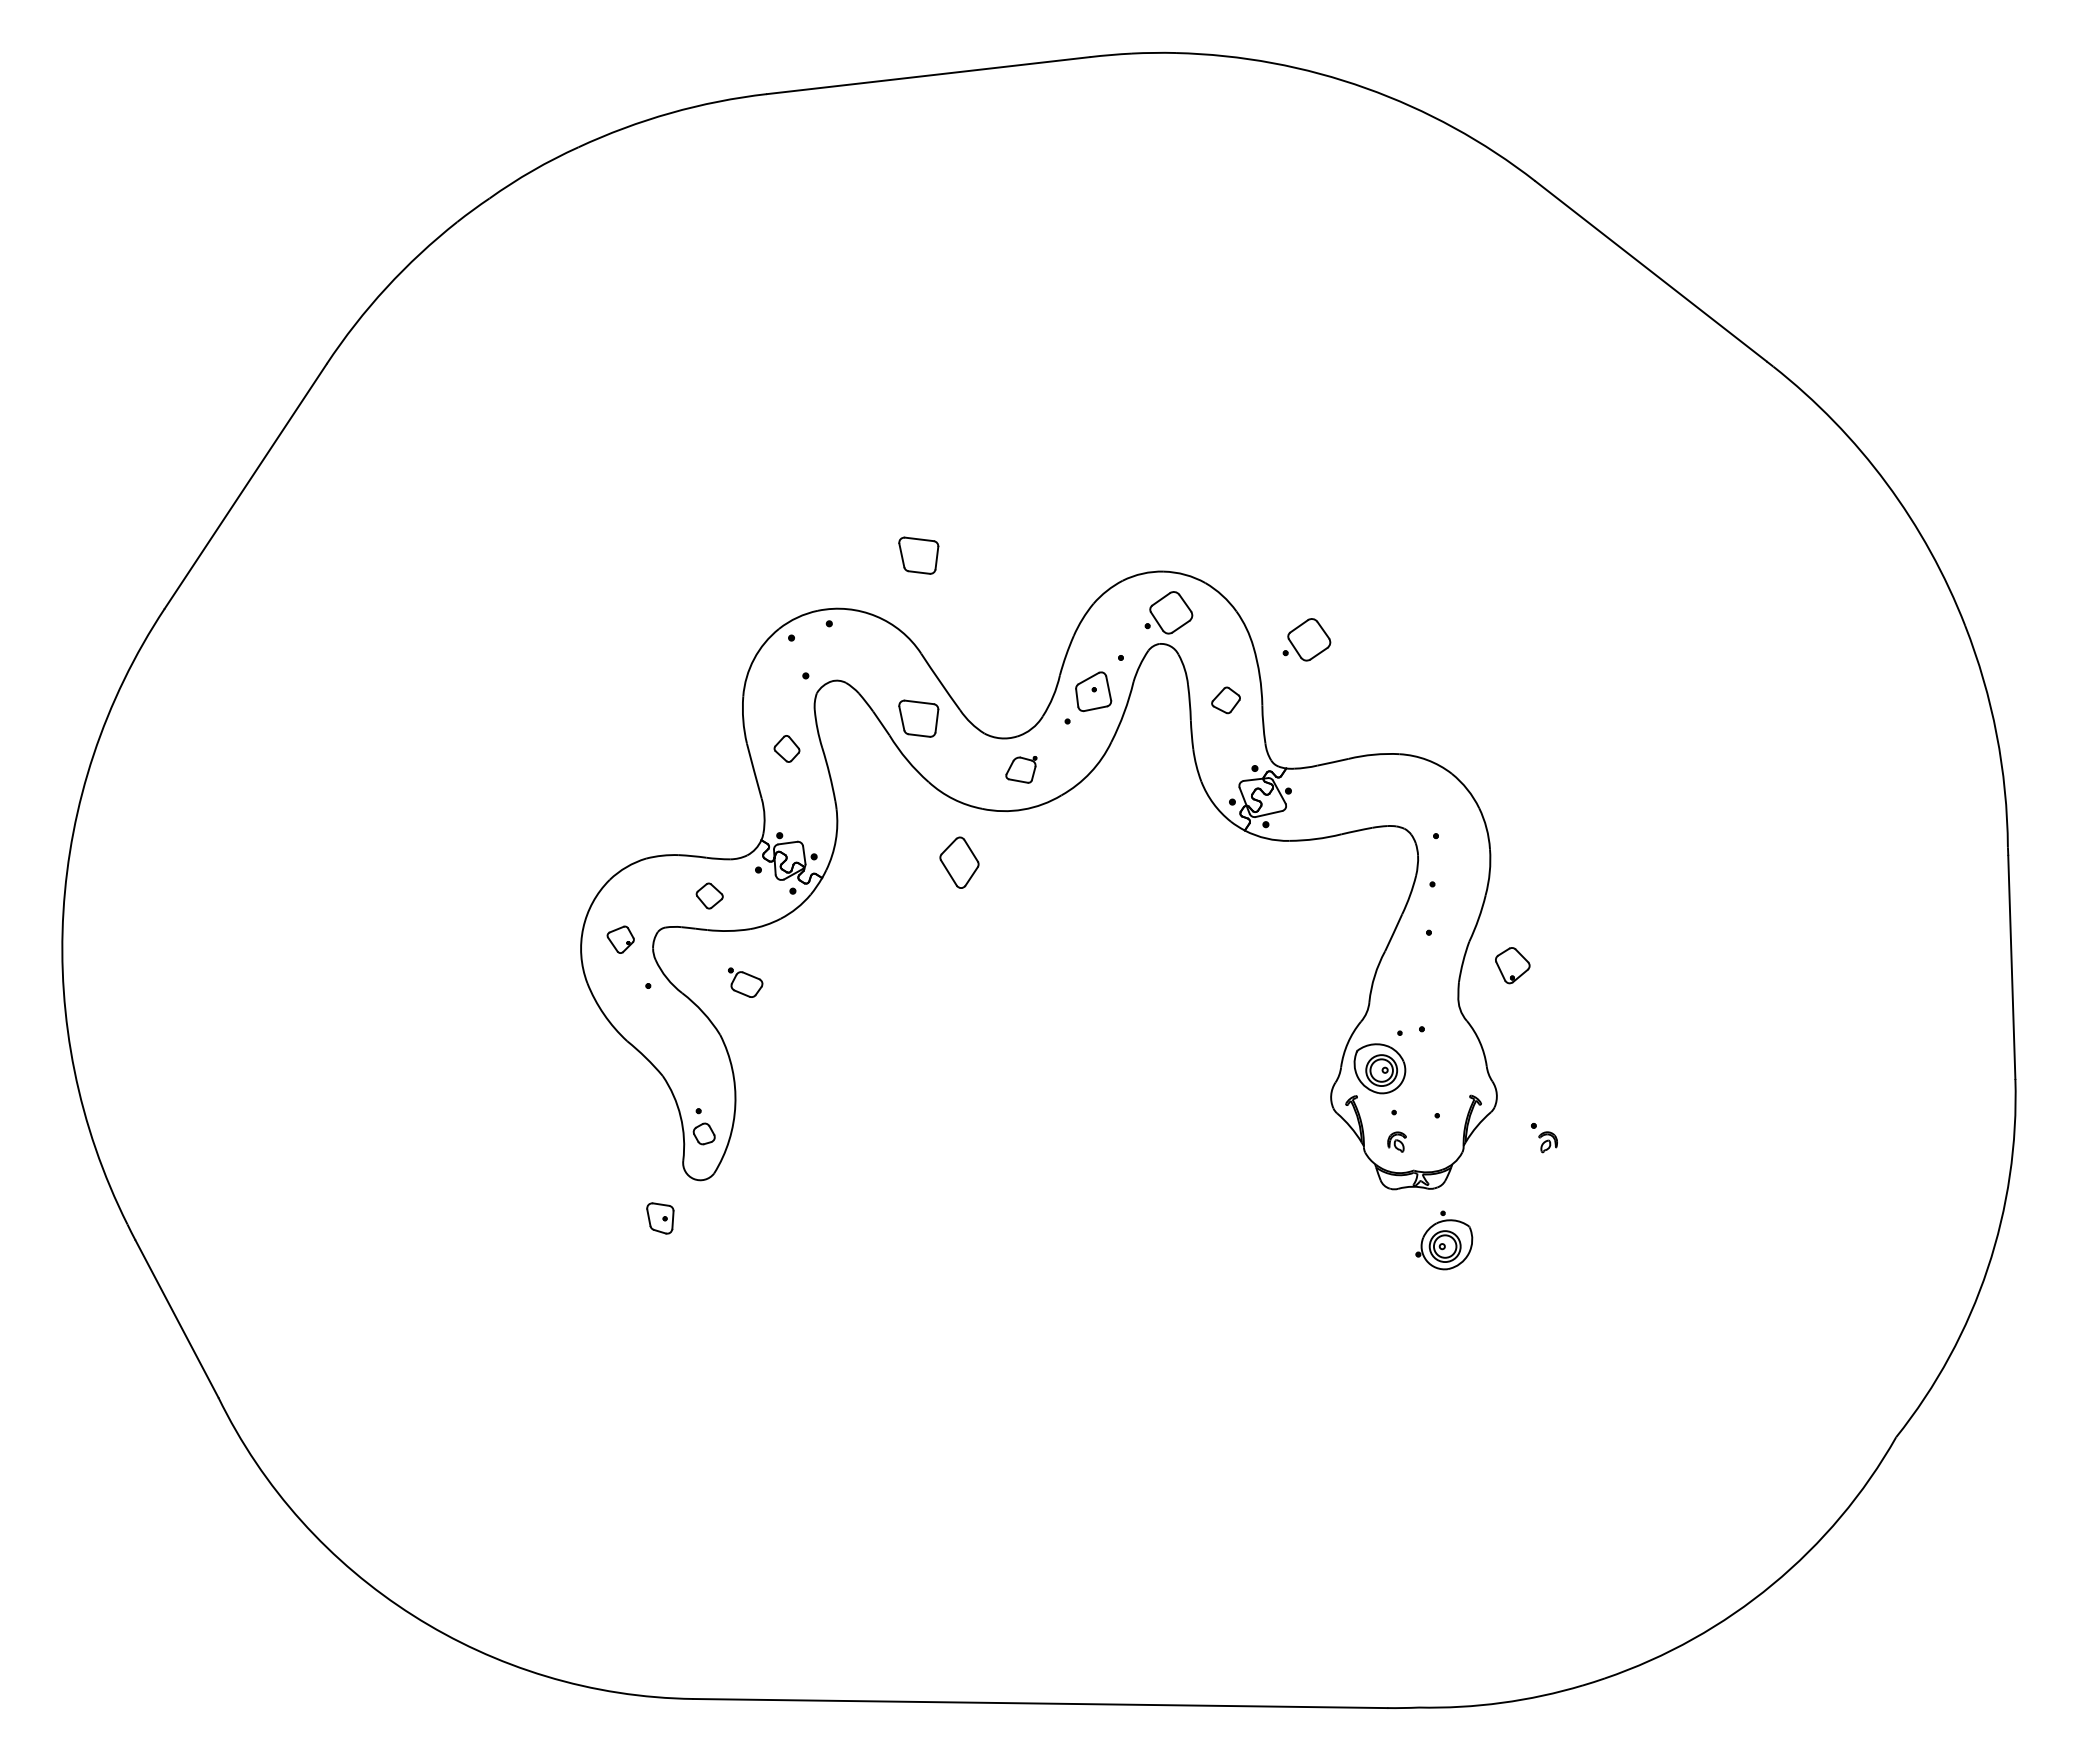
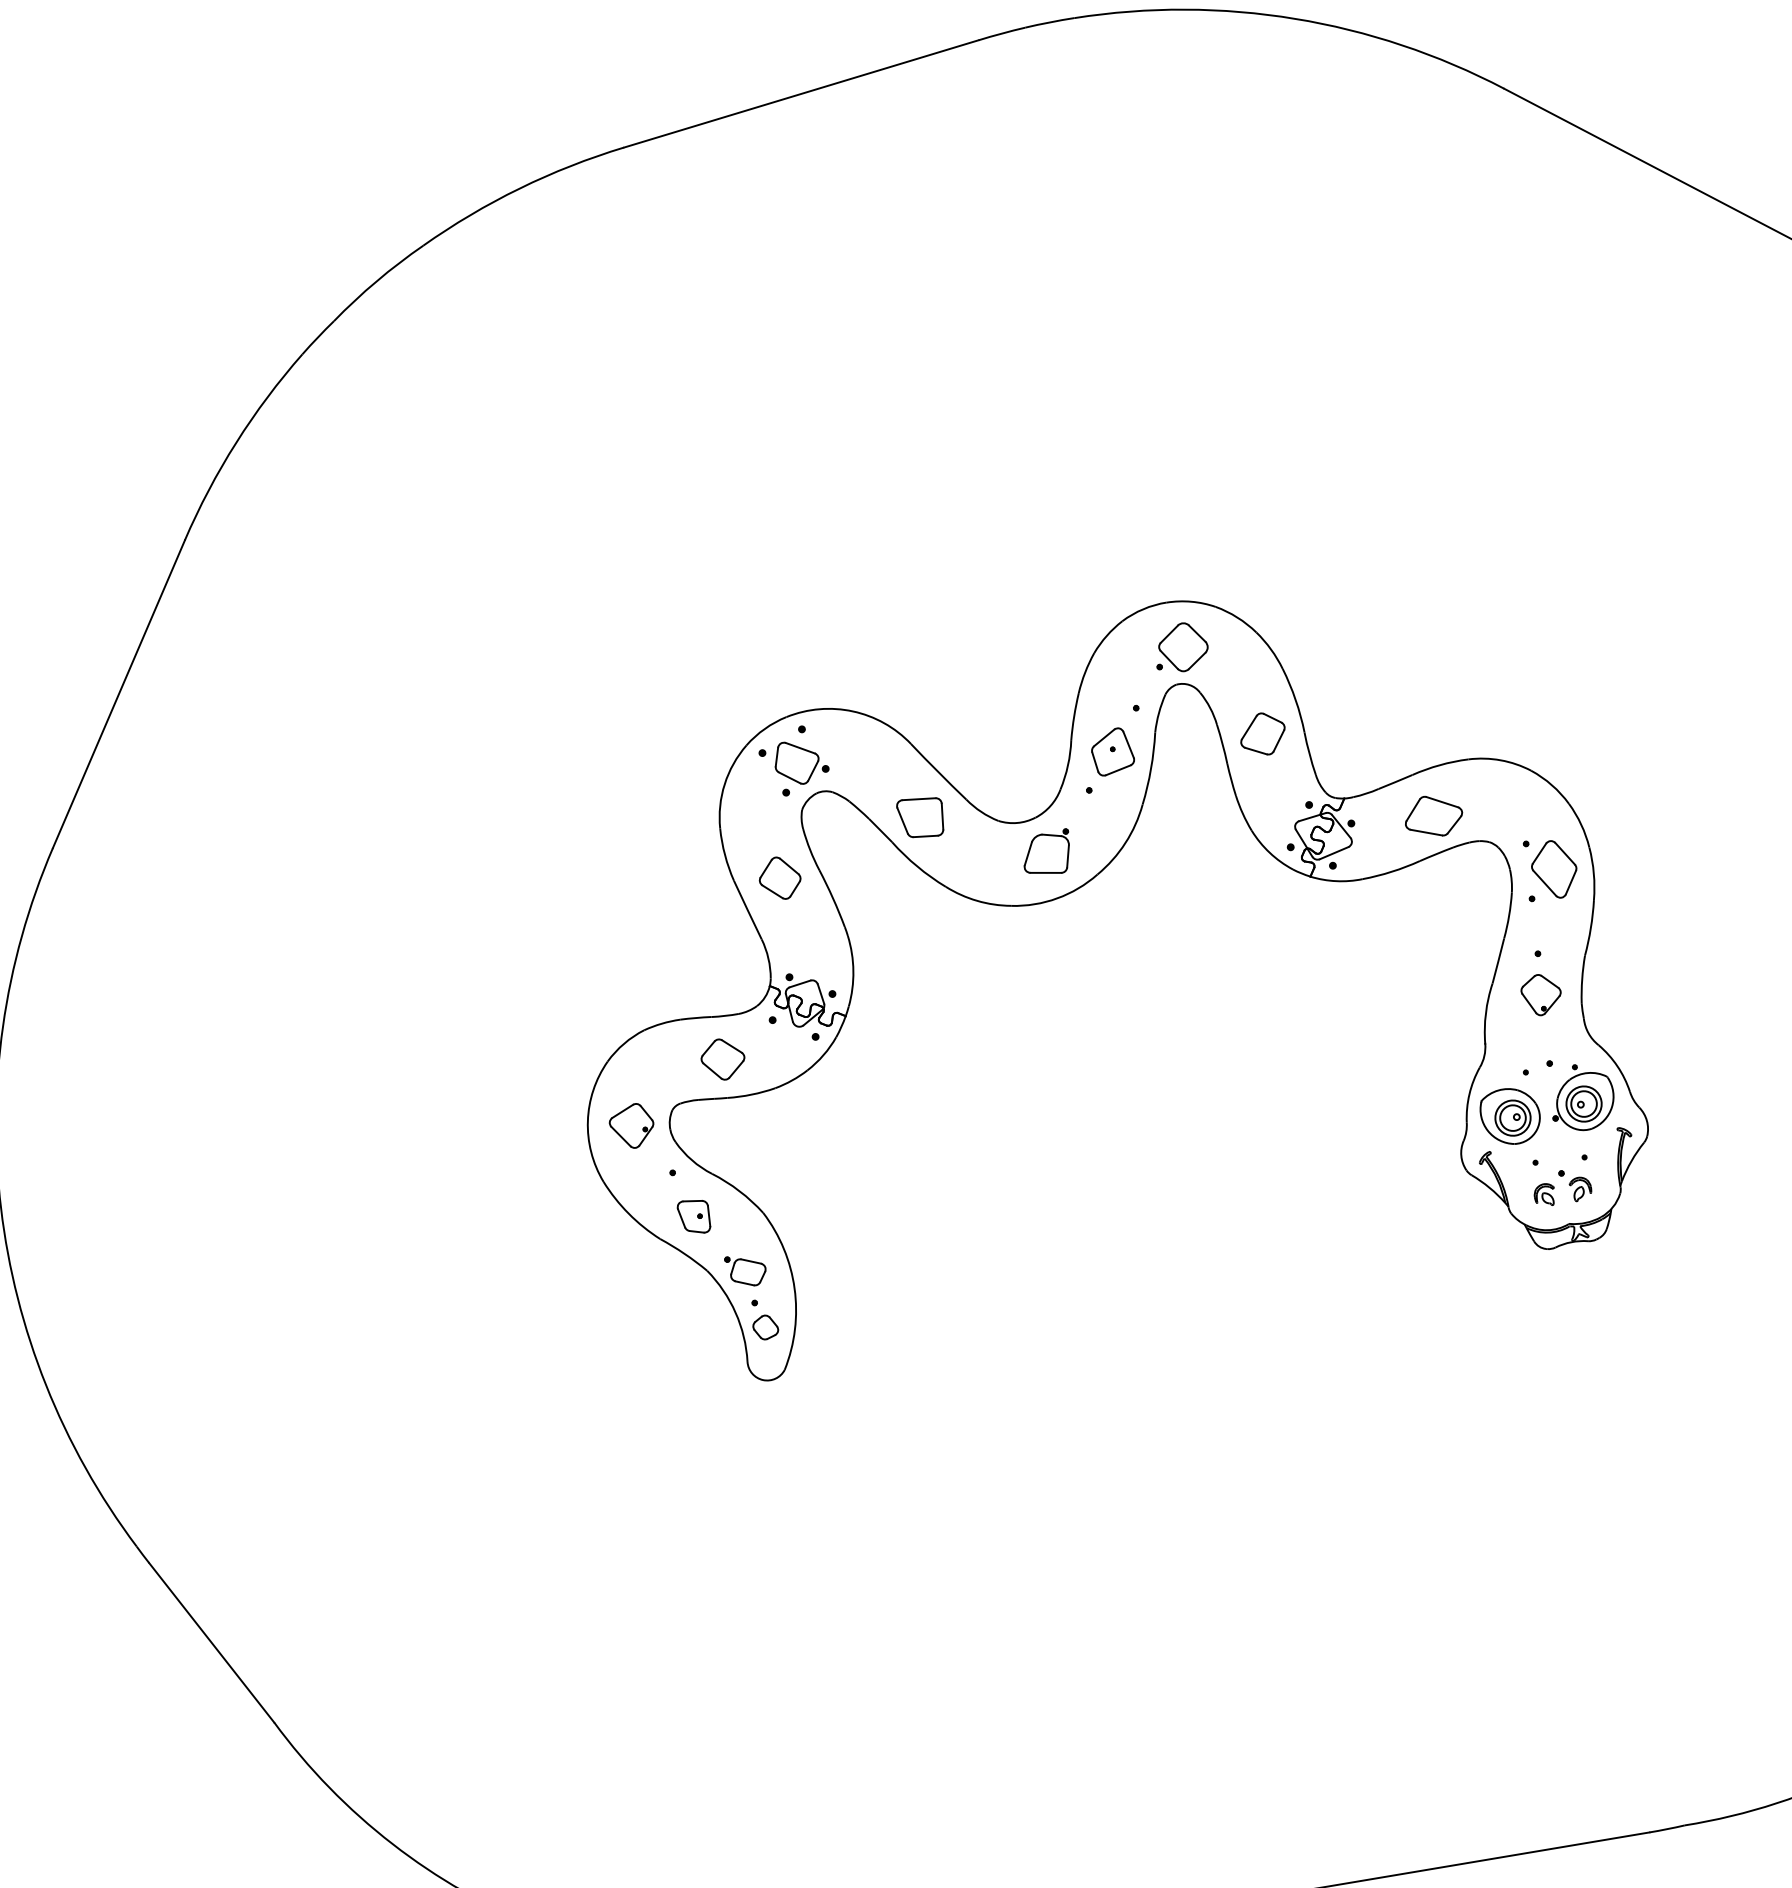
part: (918, 555) -> (888, 634), removed
part: (1306, 639) -> (1340, 649), removed
part: (823, 651) -> (801, 761), added
part: (1225, 700) -> (1262, 734), size x1.43
part: (786, 748) -> (779, 878), size x1.43
part: (1021, 769) -> (1047, 853), size x1.43
part: (1360, 797) -> (1433, 815), added
part: (959, 862) -> (1554, 869), moved
part: (709, 895) -> (722, 1058), size x1.43
part: (620, 939) -> (631, 1126), size x1.43
part: (1512, 965) -> (1541, 994), moved
part: (745, 982) -> (746, 1270), moved
part: (1544, 1138) -> (1576, 1185), moved
part: (660, 1218) -> (694, 1216), moved
part: (1444, 1240) -> (1582, 1097), moved

